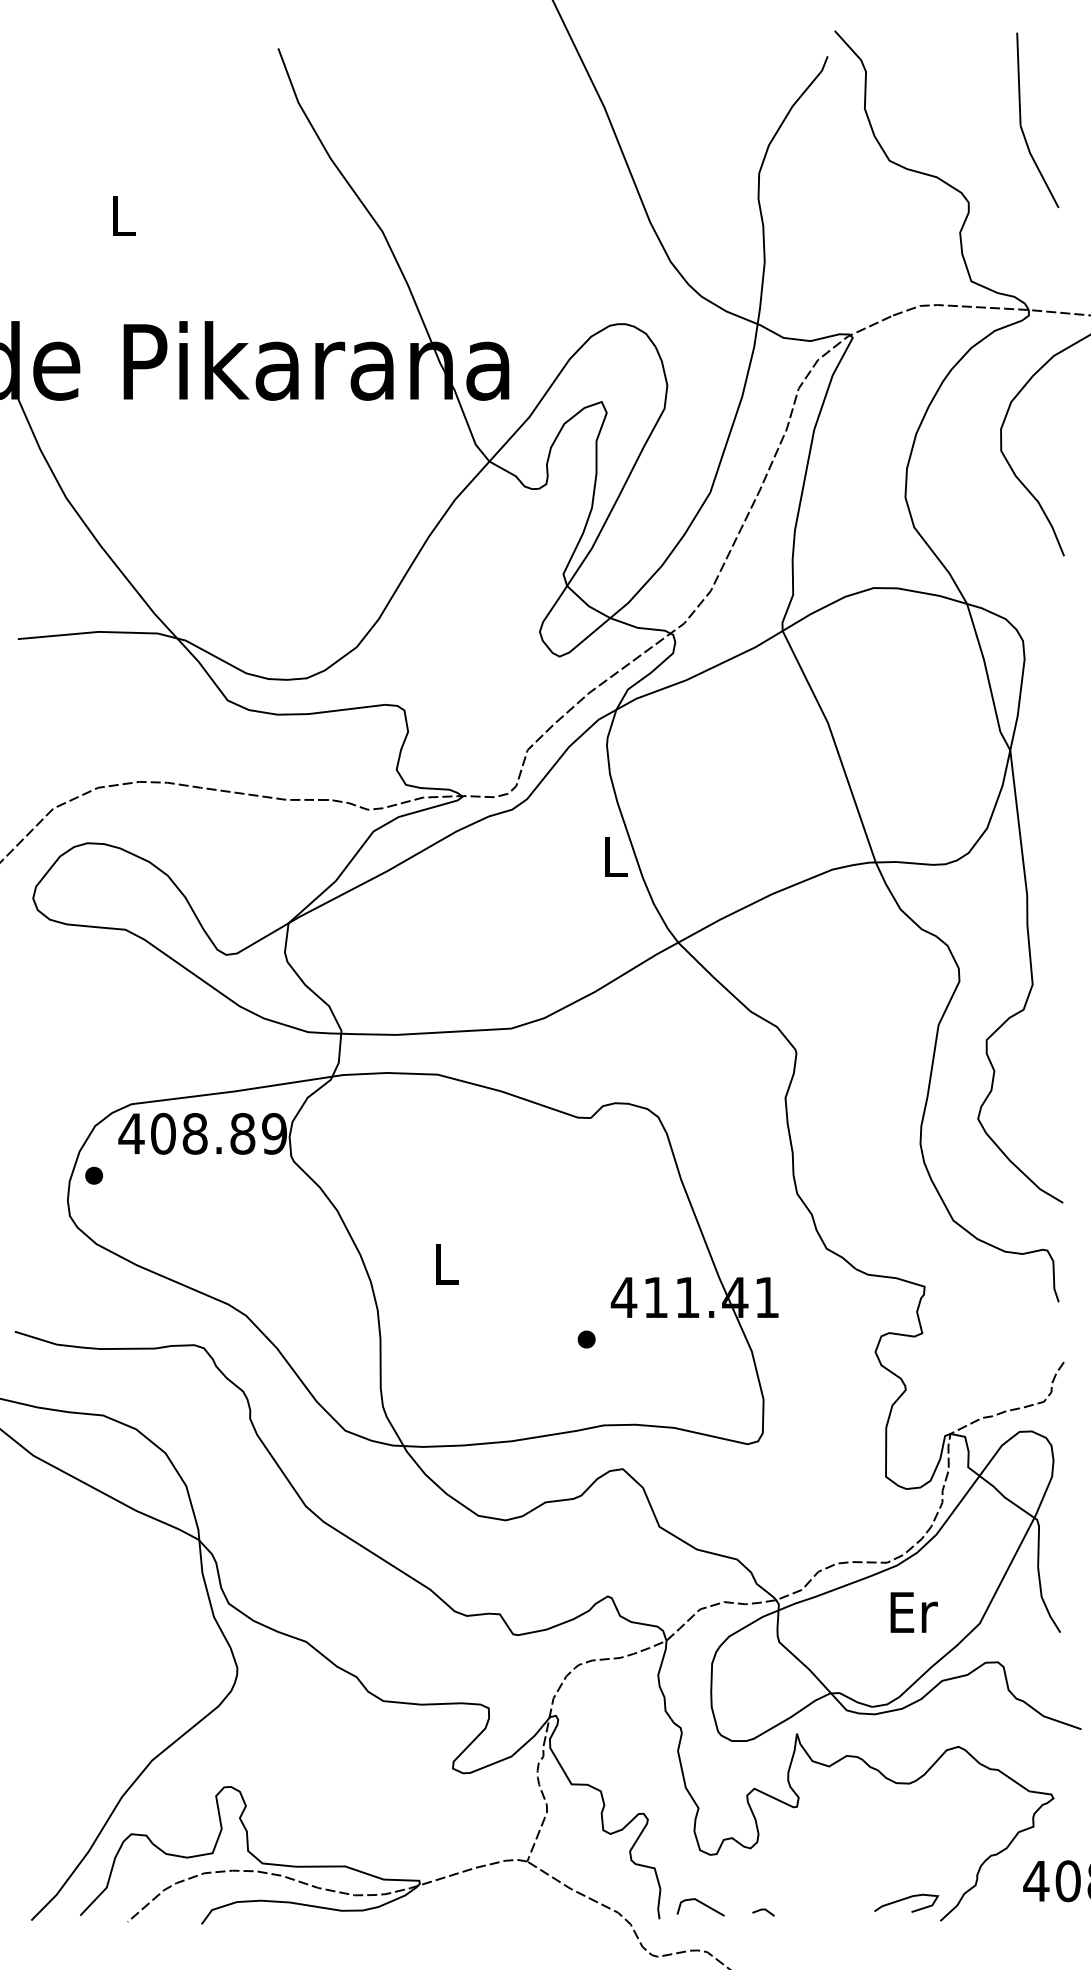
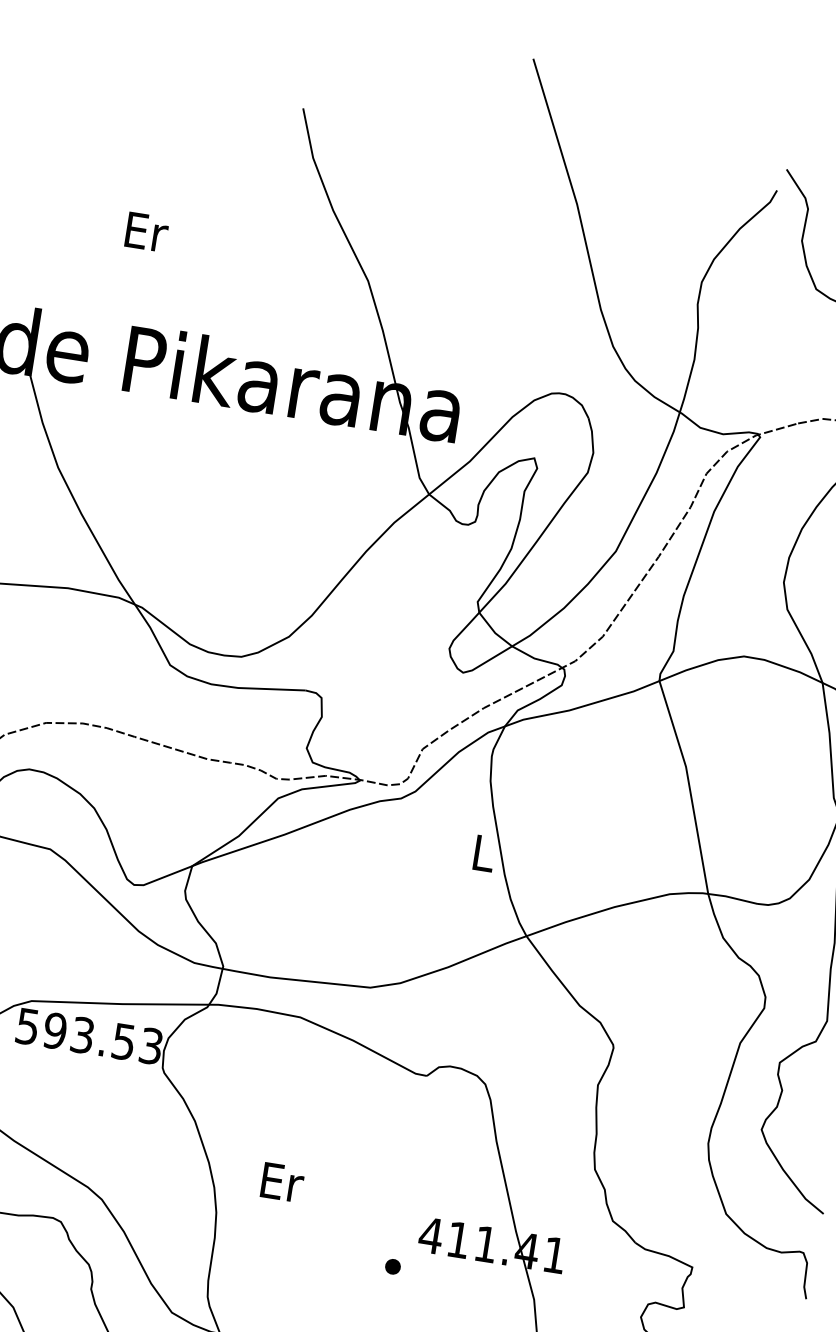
text: (123, 215) -> (146, 231), L -> Er
text: (202, 1133) -> (89, 1036), 408.89 -> 593.53
text: (446, 1264) -> (282, 1182), L -> Er

